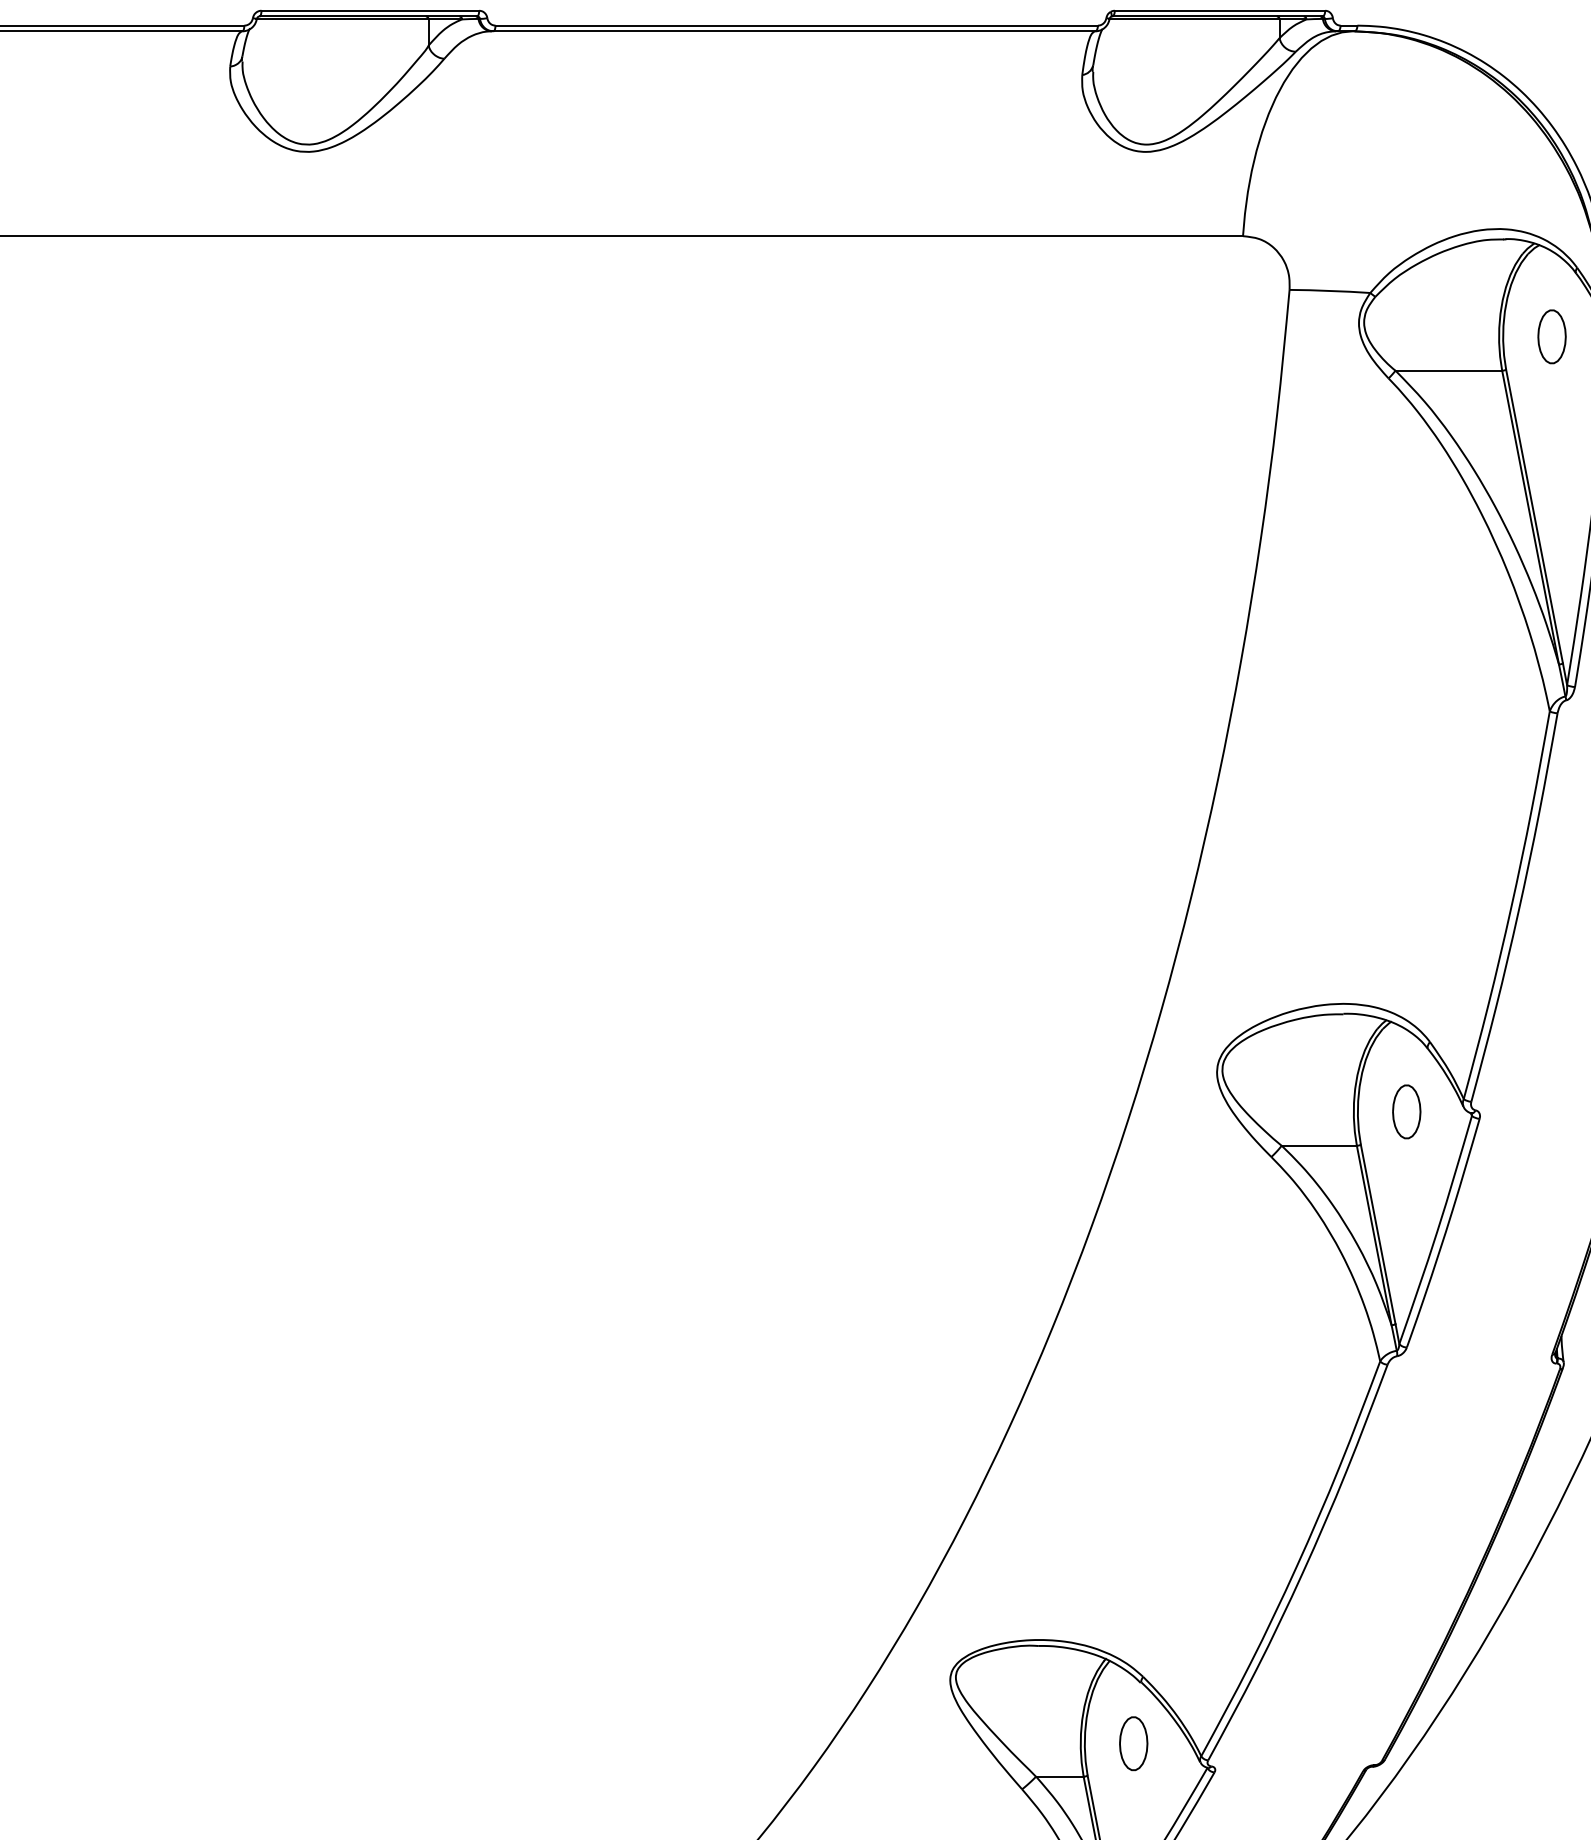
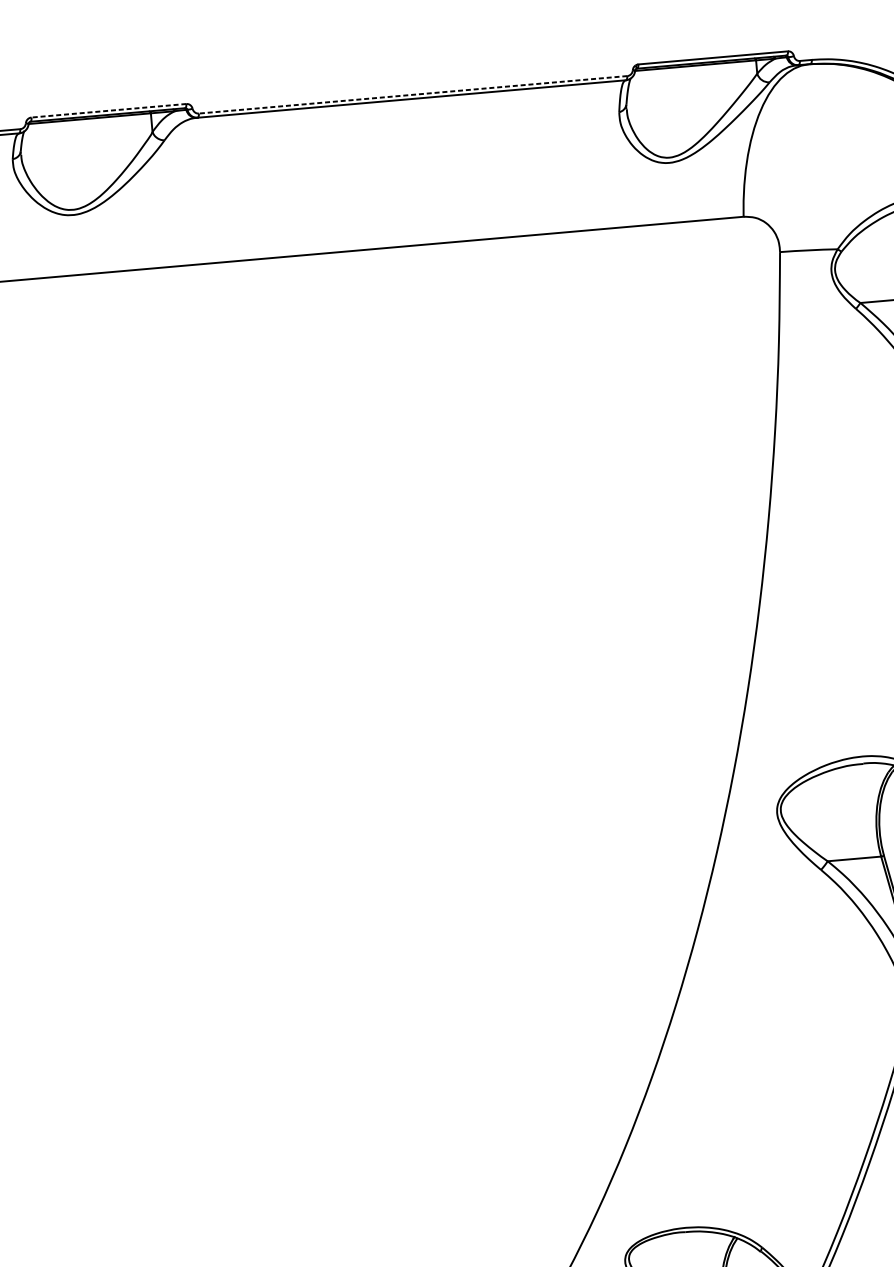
line: (370, 10) -> (109, 110), solid -> dashed
line: (796, 25) -> (412, 94), solid -> dashed

